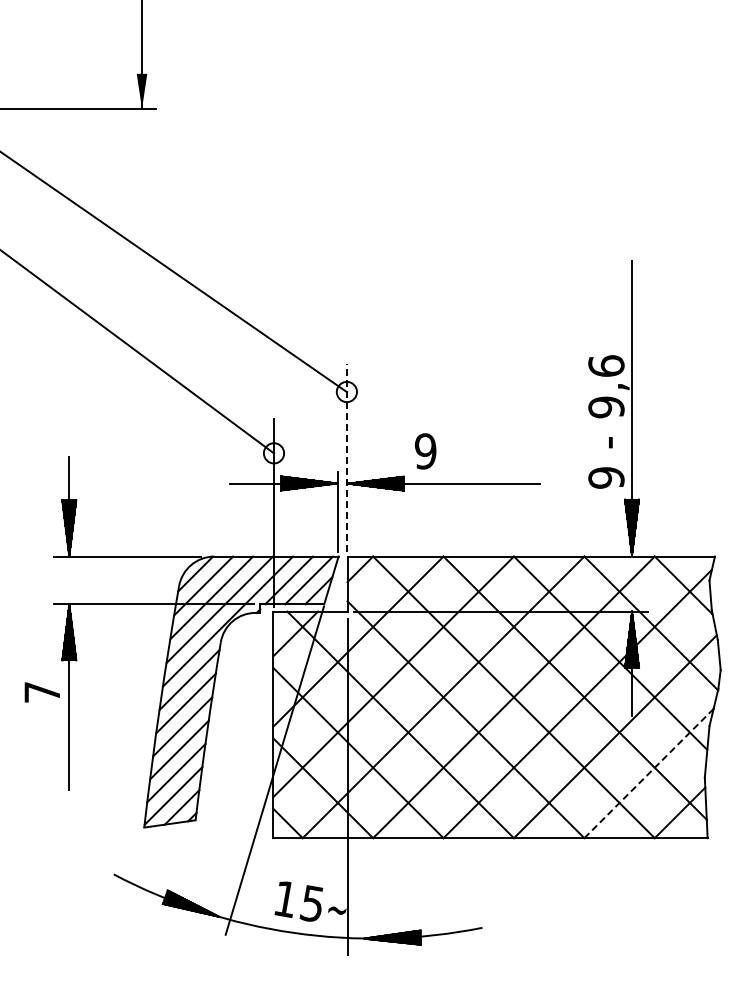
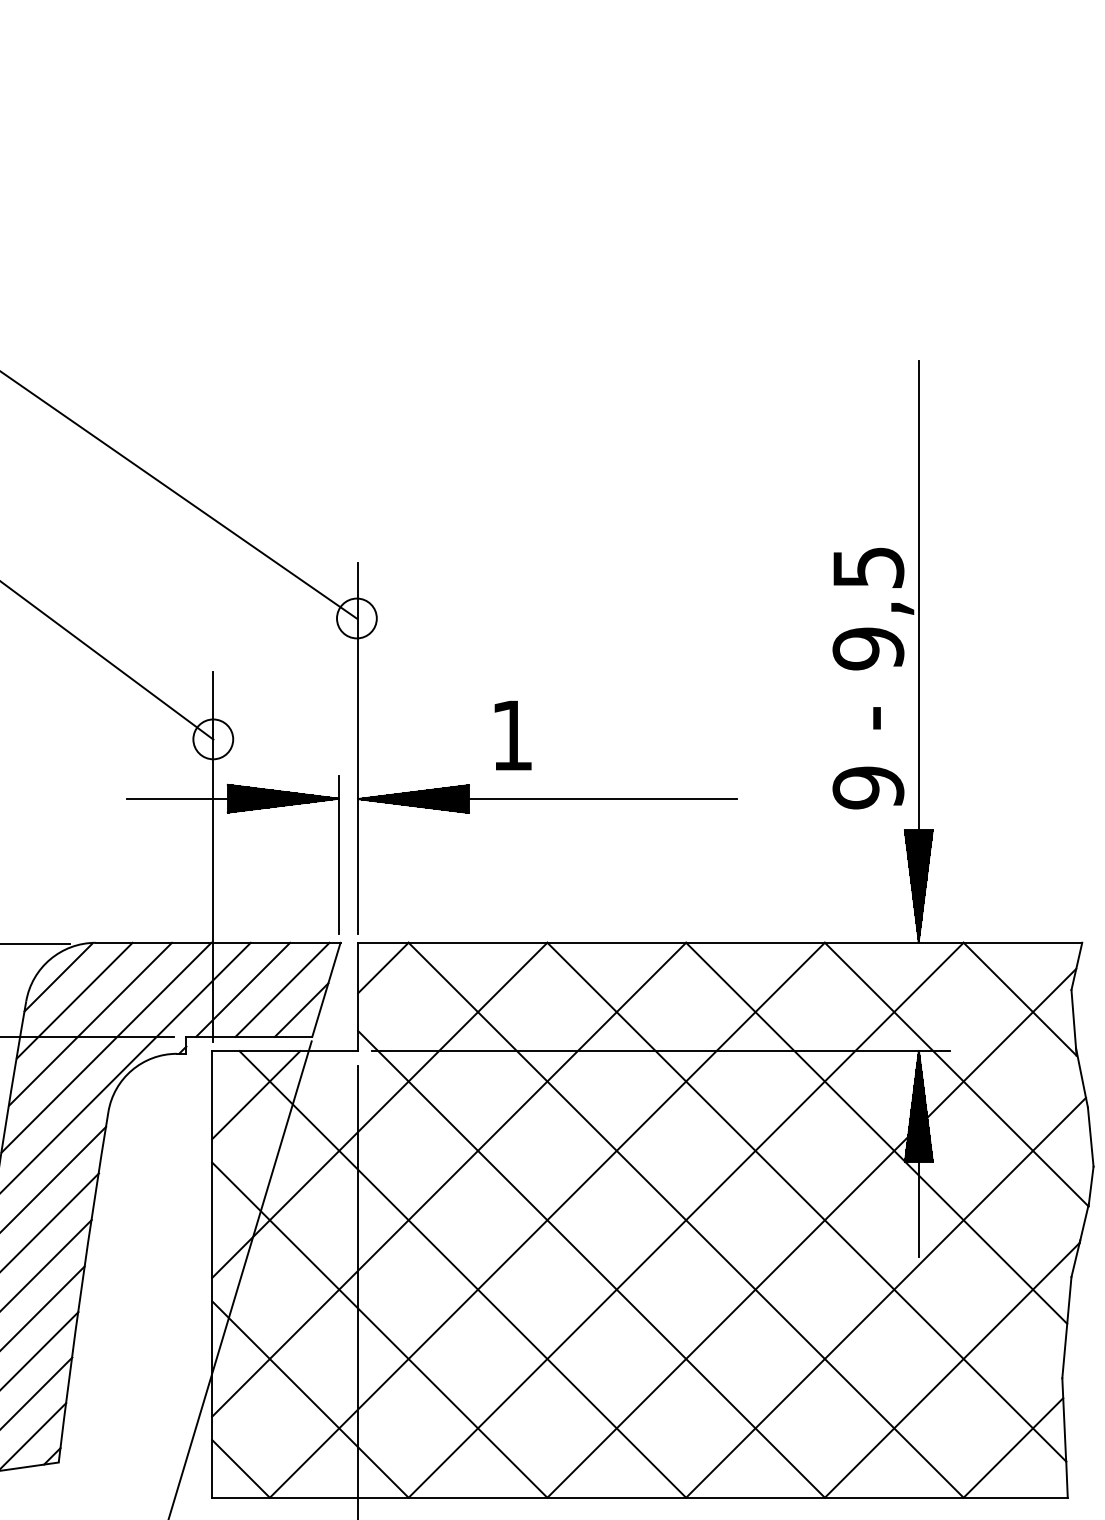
text: (606, 365) -> (868, 566), 9,6 -> 9,5
text: (425, 451) -> (511, 735), 9 -> 1
line: (347, 457) -> (358, 747), dashed -> solid
line: (649, 773) -> (953, 1370), dashed -> solid

